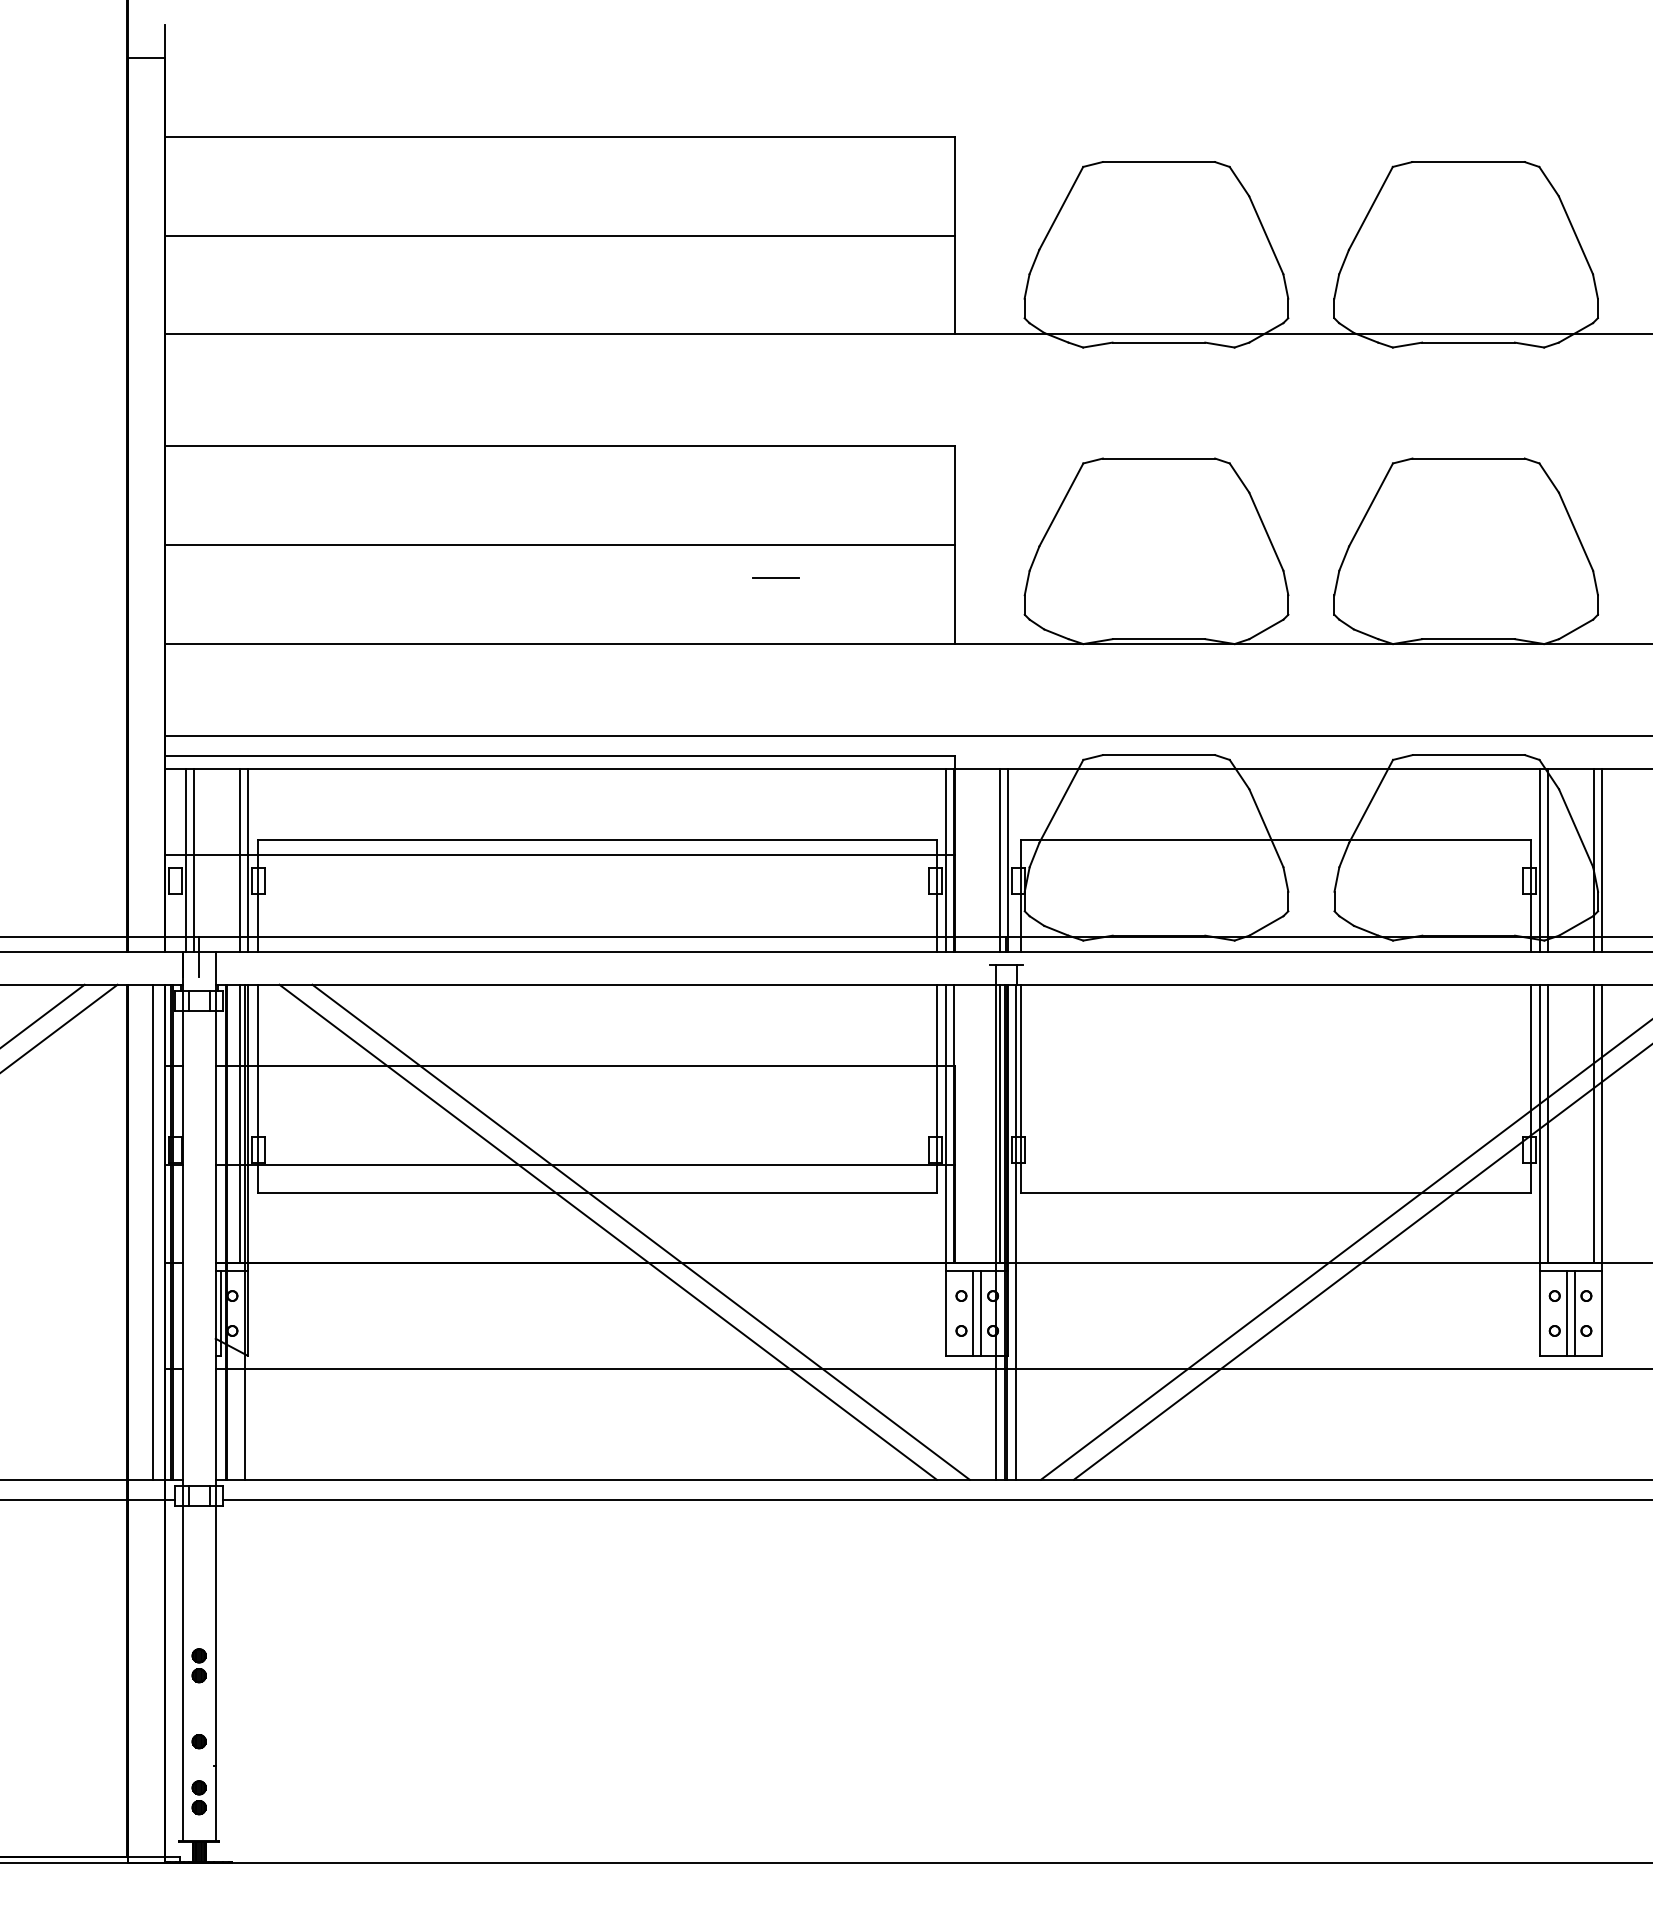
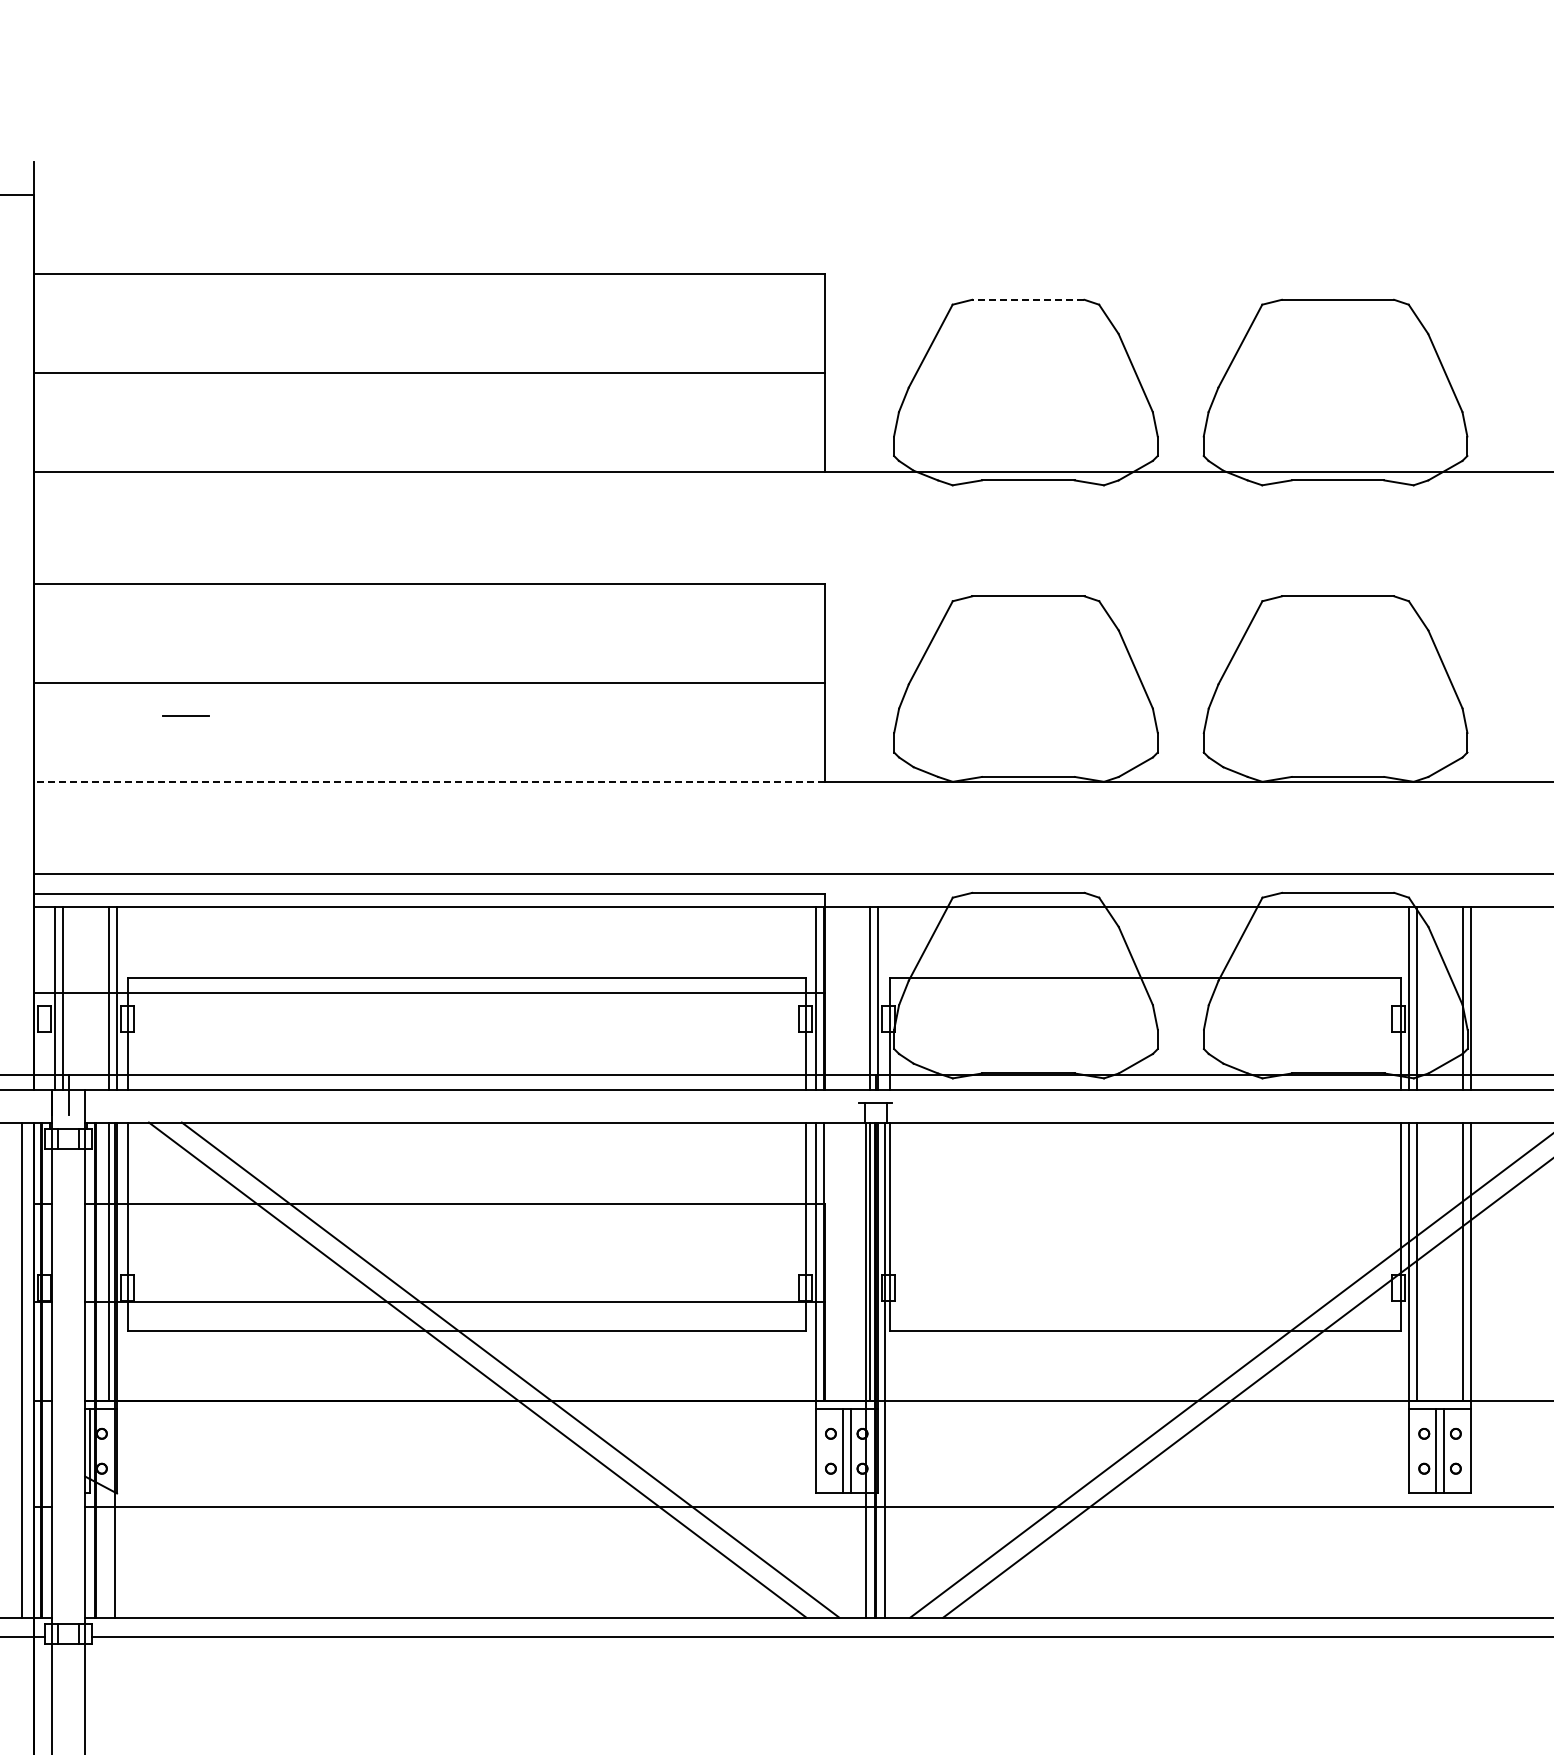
line: (1158, 162) -> (1027, 300), solid -> dashed
line: (775, 577) -> (185, 715), moved
line: (559, 644) -> (428, 782), solid -> dashed

